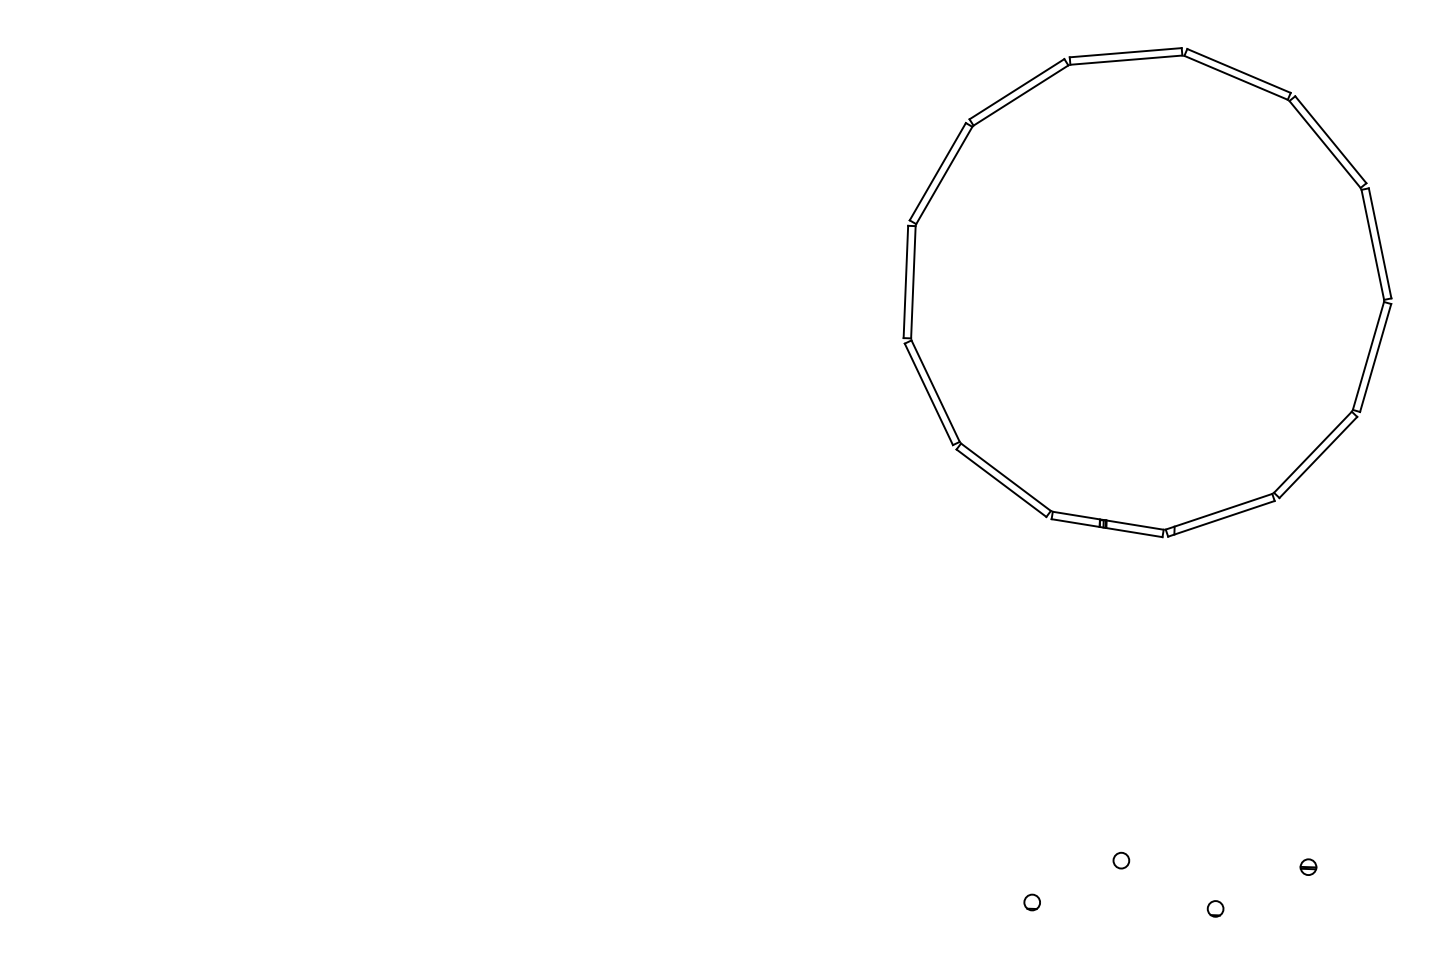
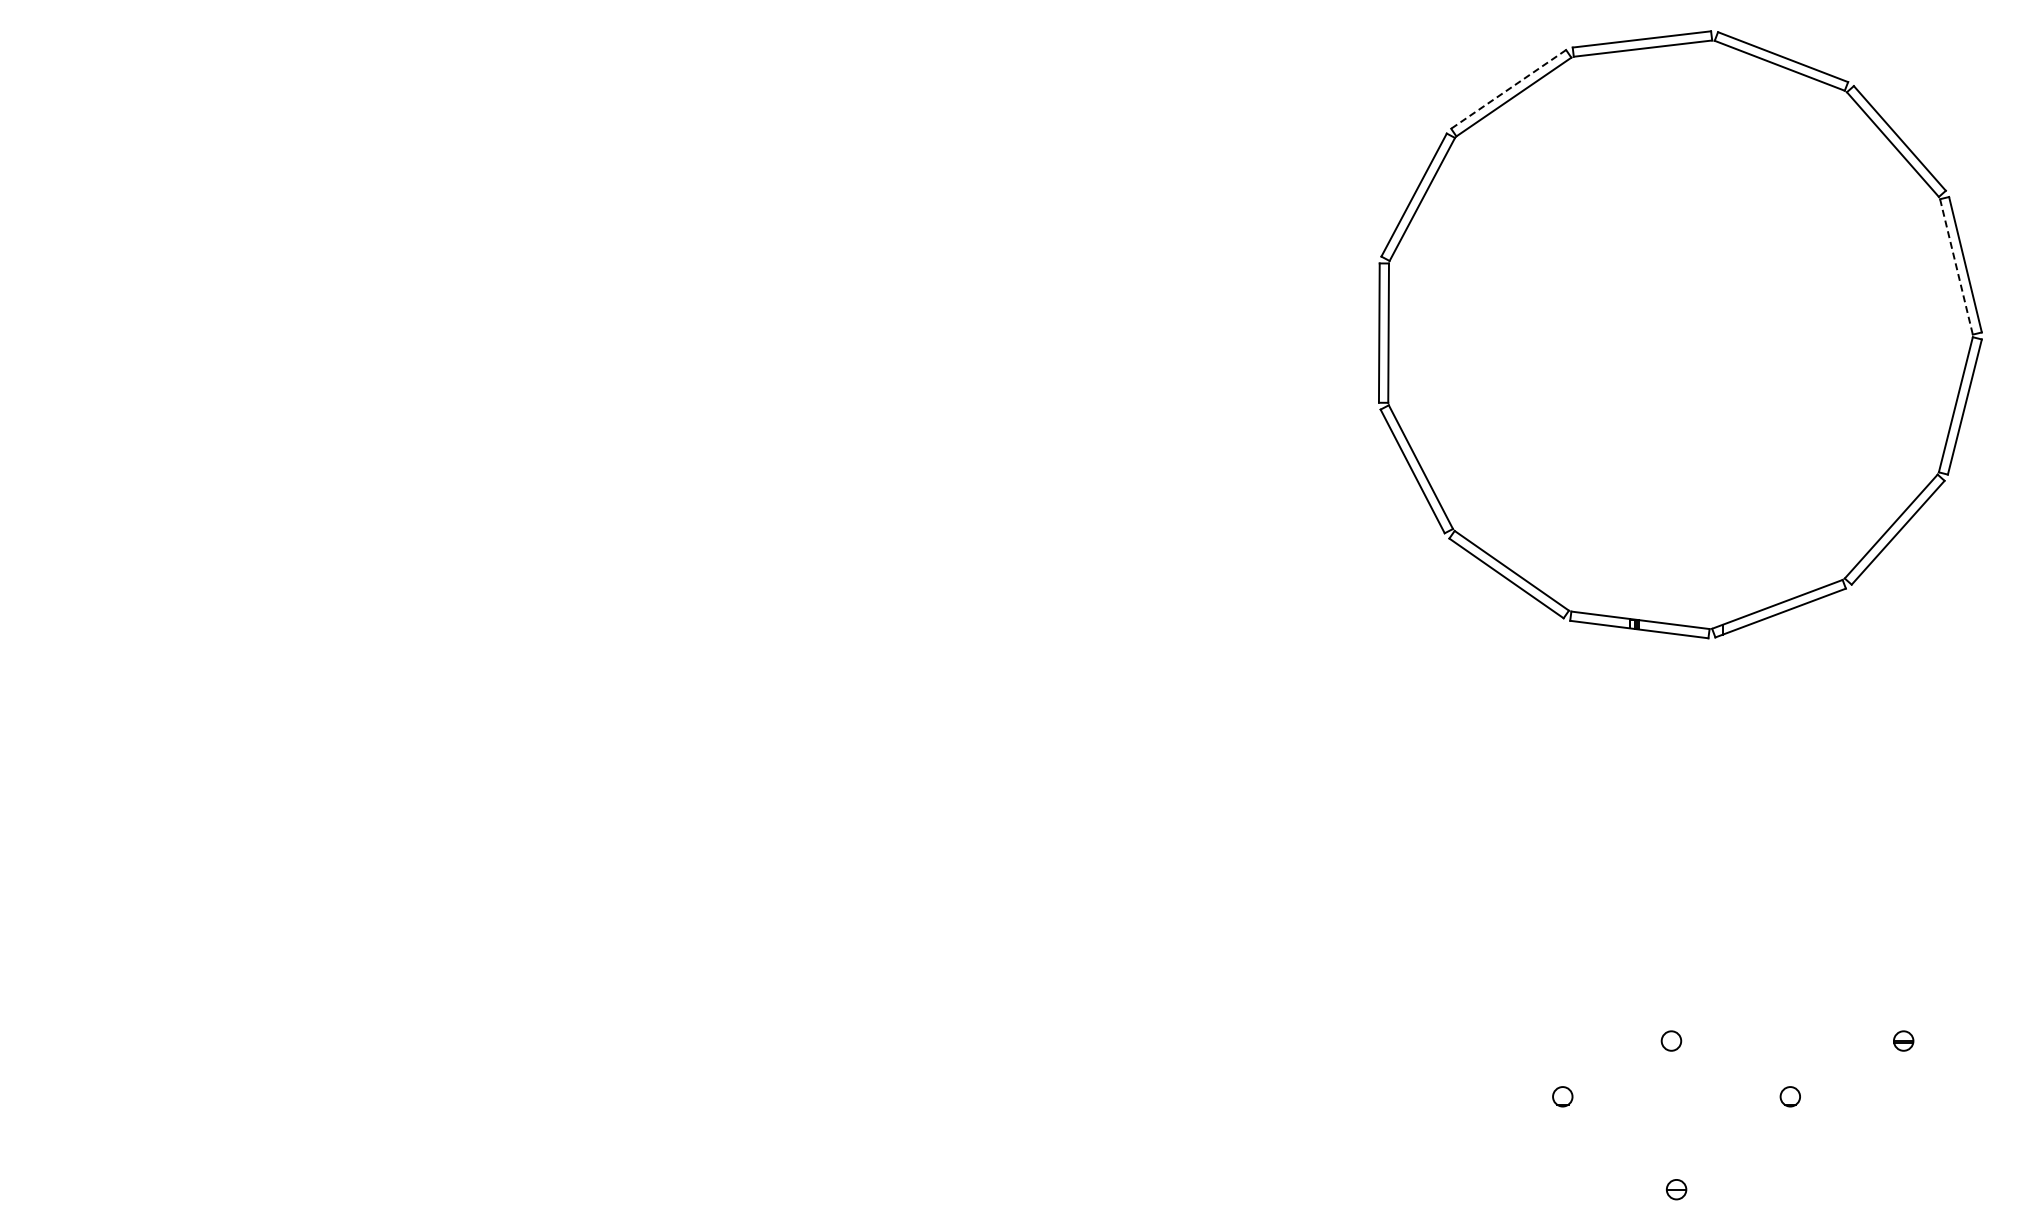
line: (1016, 89) -> (1508, 89), solid -> dashed
line: (1372, 244) -> (1956, 266), solid -> dashed

